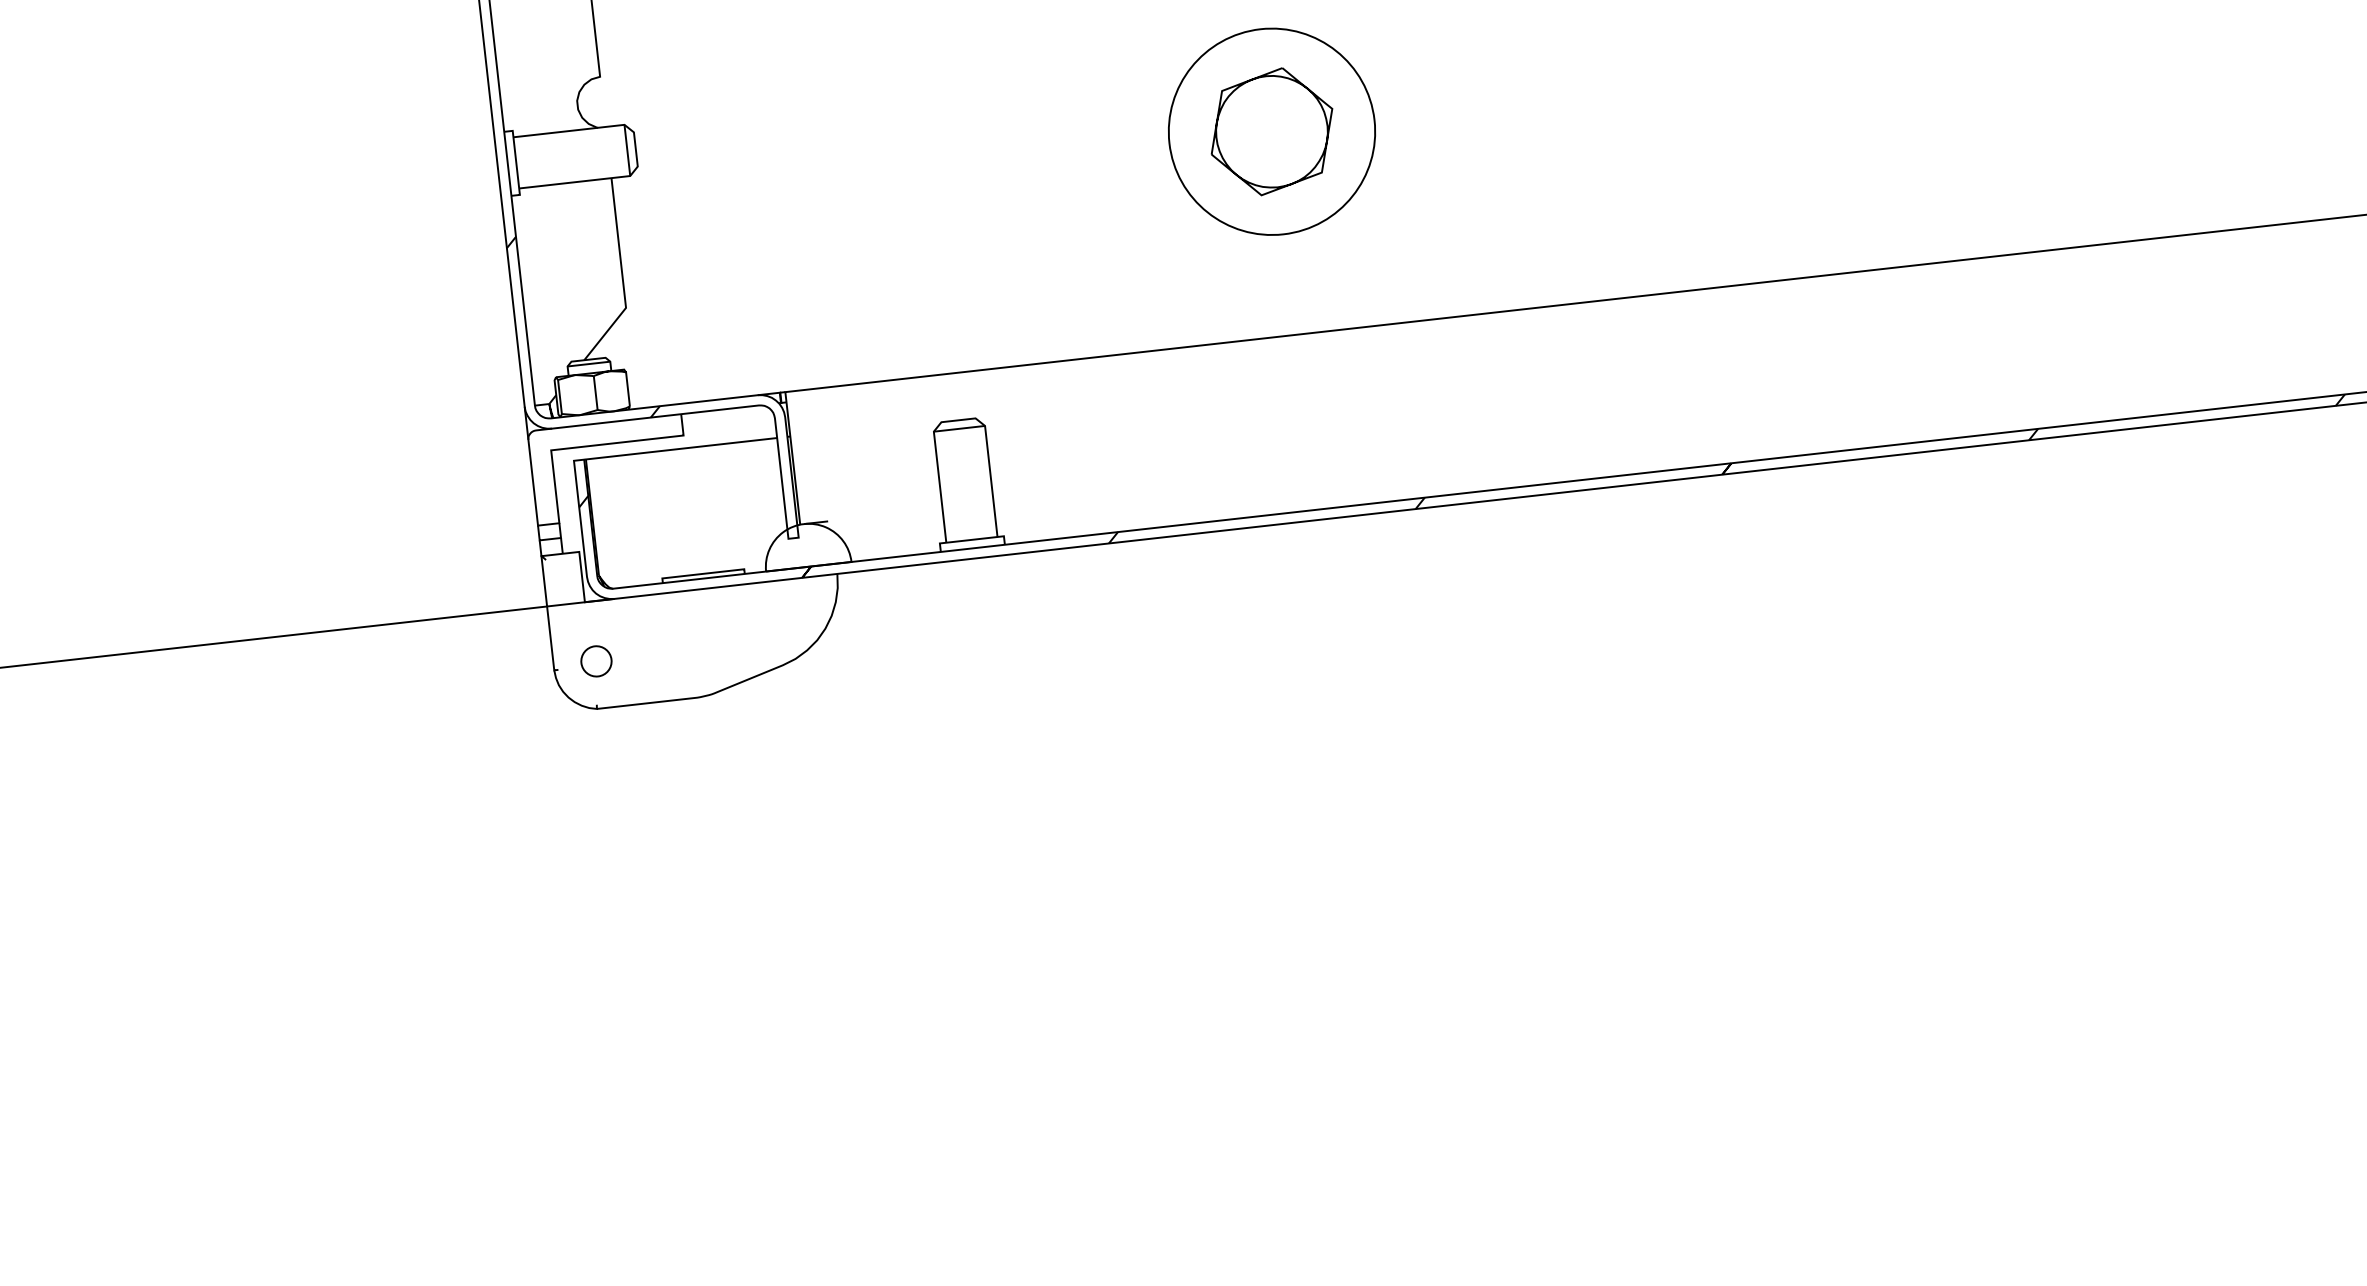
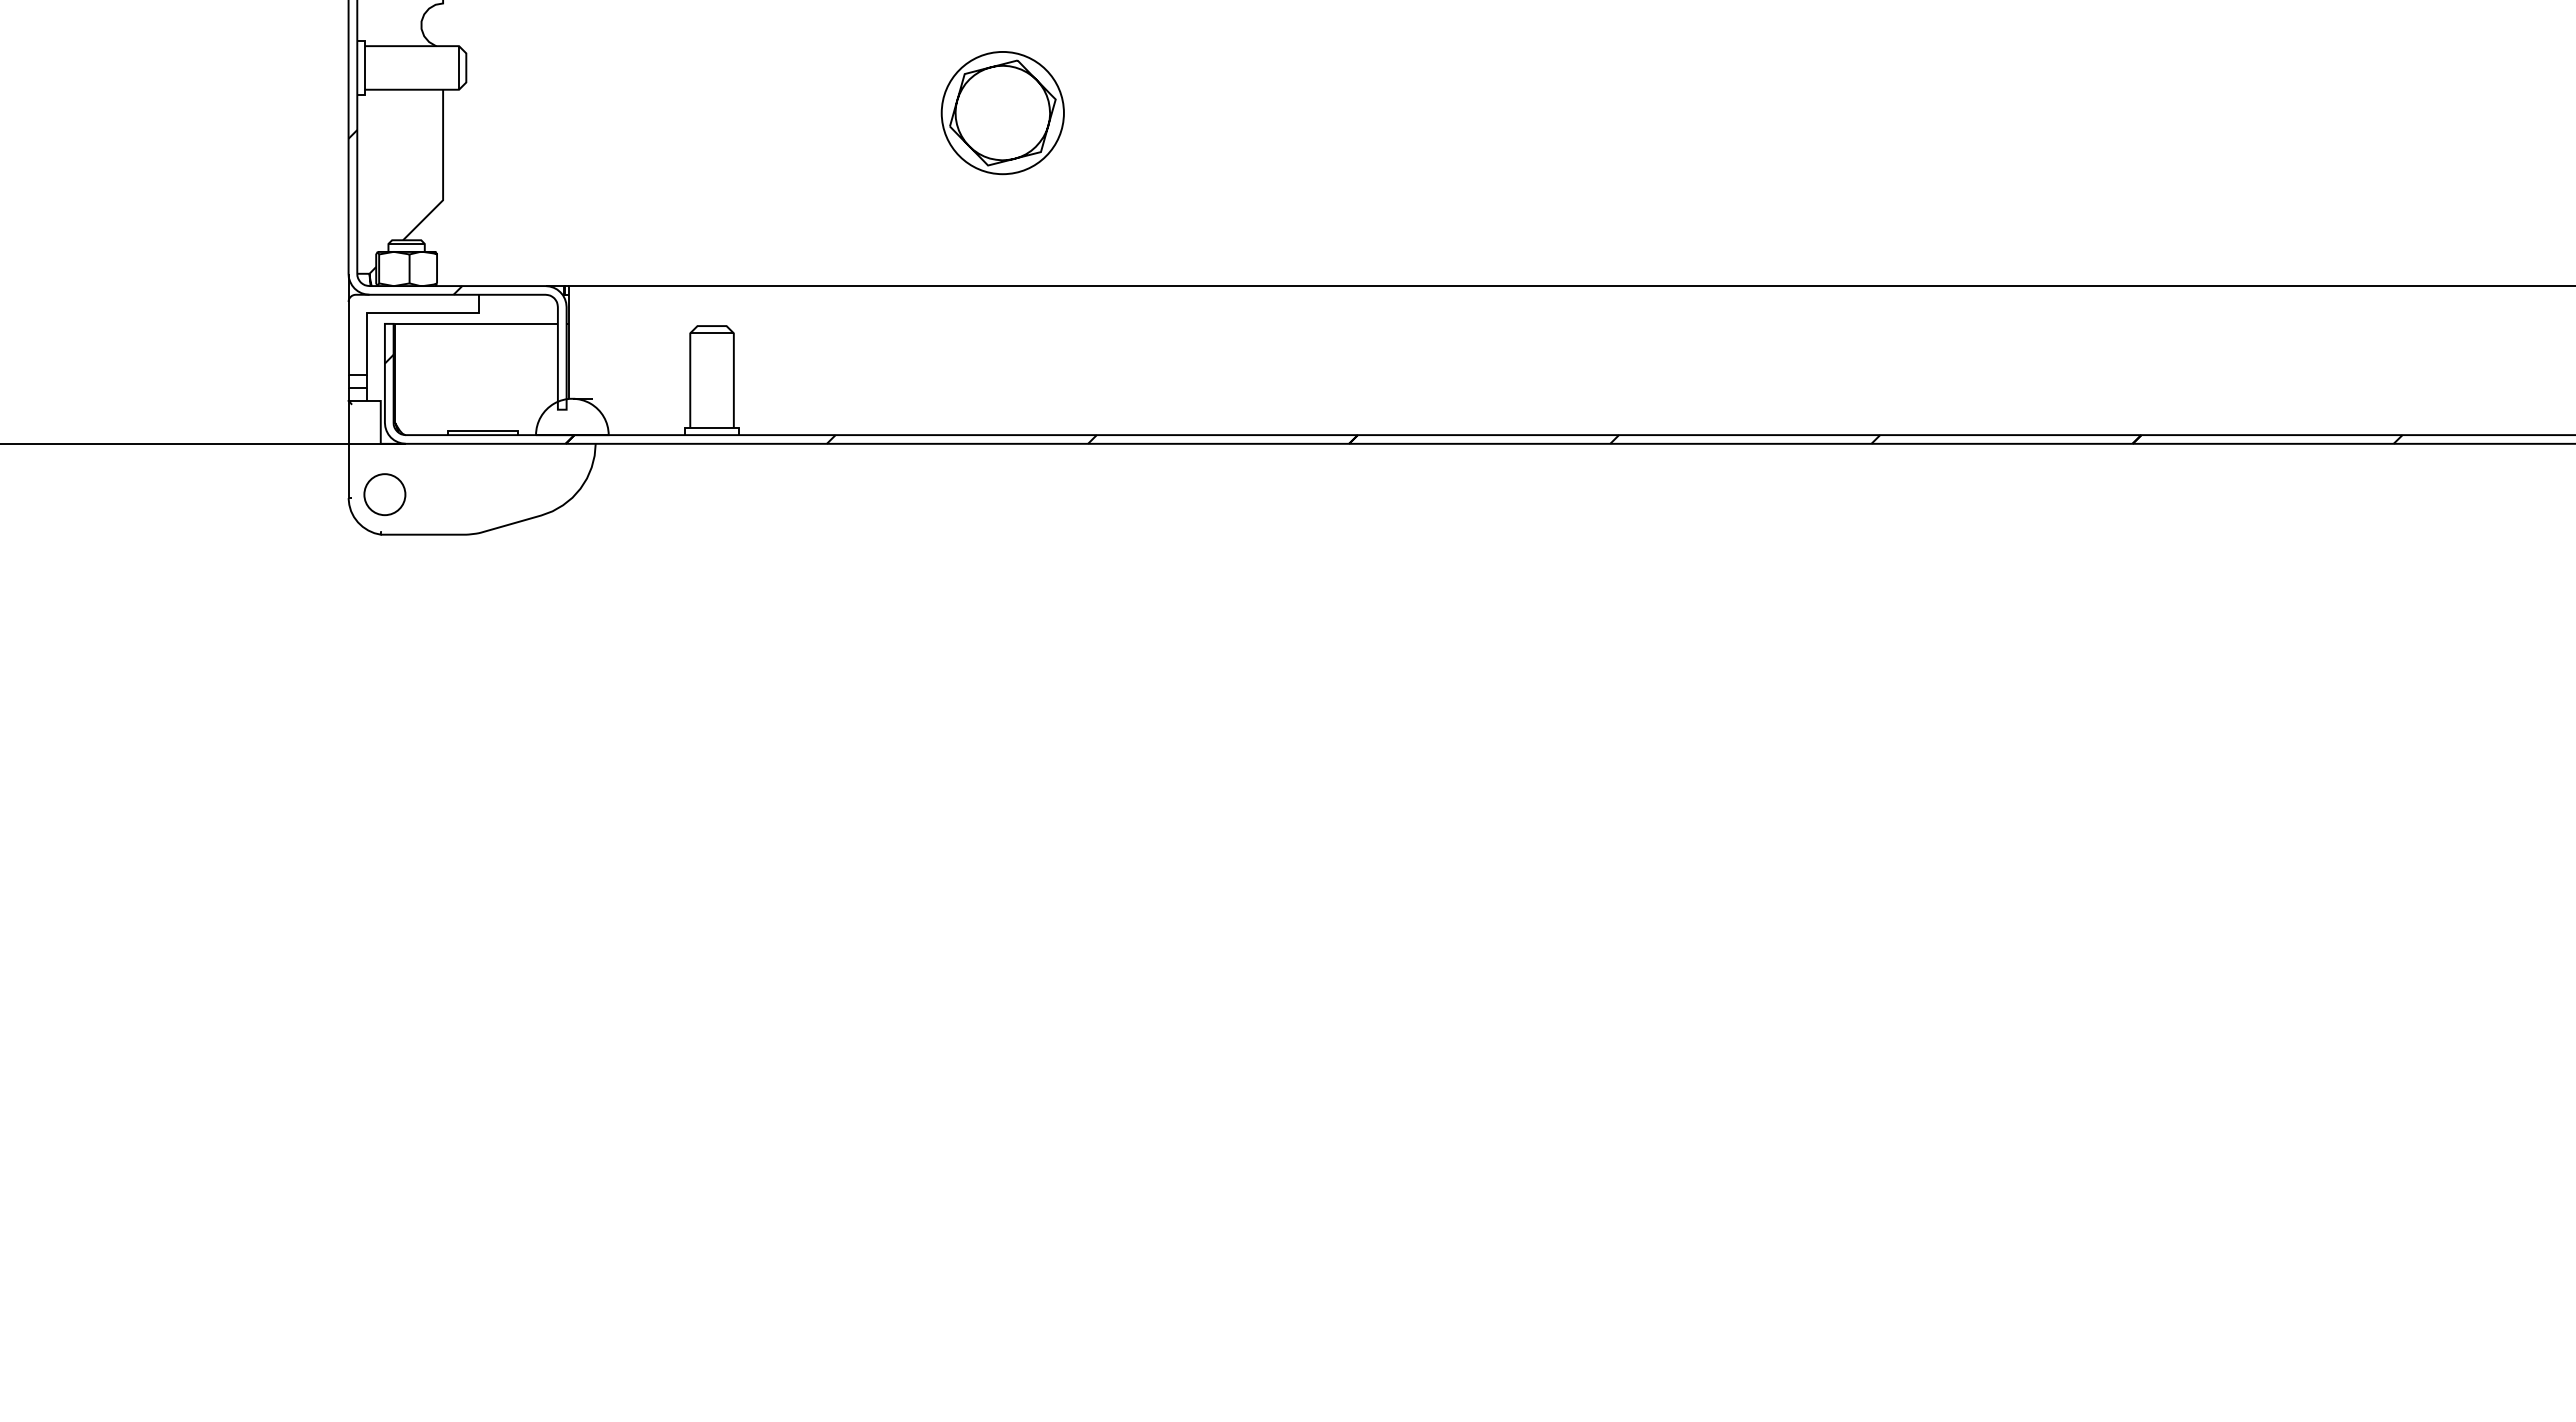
circle: (1271, 131) -> (1002, 112), size x0.7
circle: (595, 661) -> (384, 494), size x1.6

